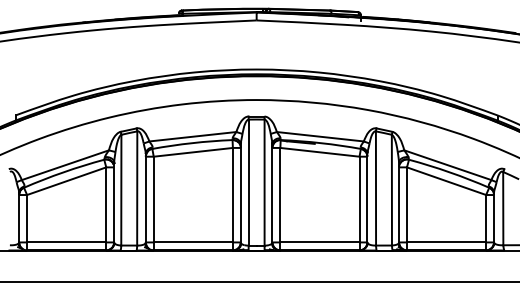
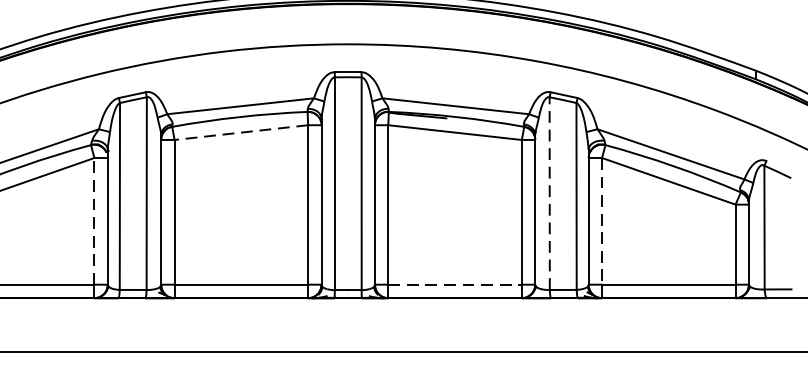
line: (193, 152) -> (241, 132), solid -> dashed
line: (376, 187) -> (550, 191), solid -> dashed
line: (106, 204) -> (94, 220), solid -> dashed
line: (406, 204) -> (601, 220), solid -> dashed
line: (319, 242) -> (454, 284), solid -> dashed

